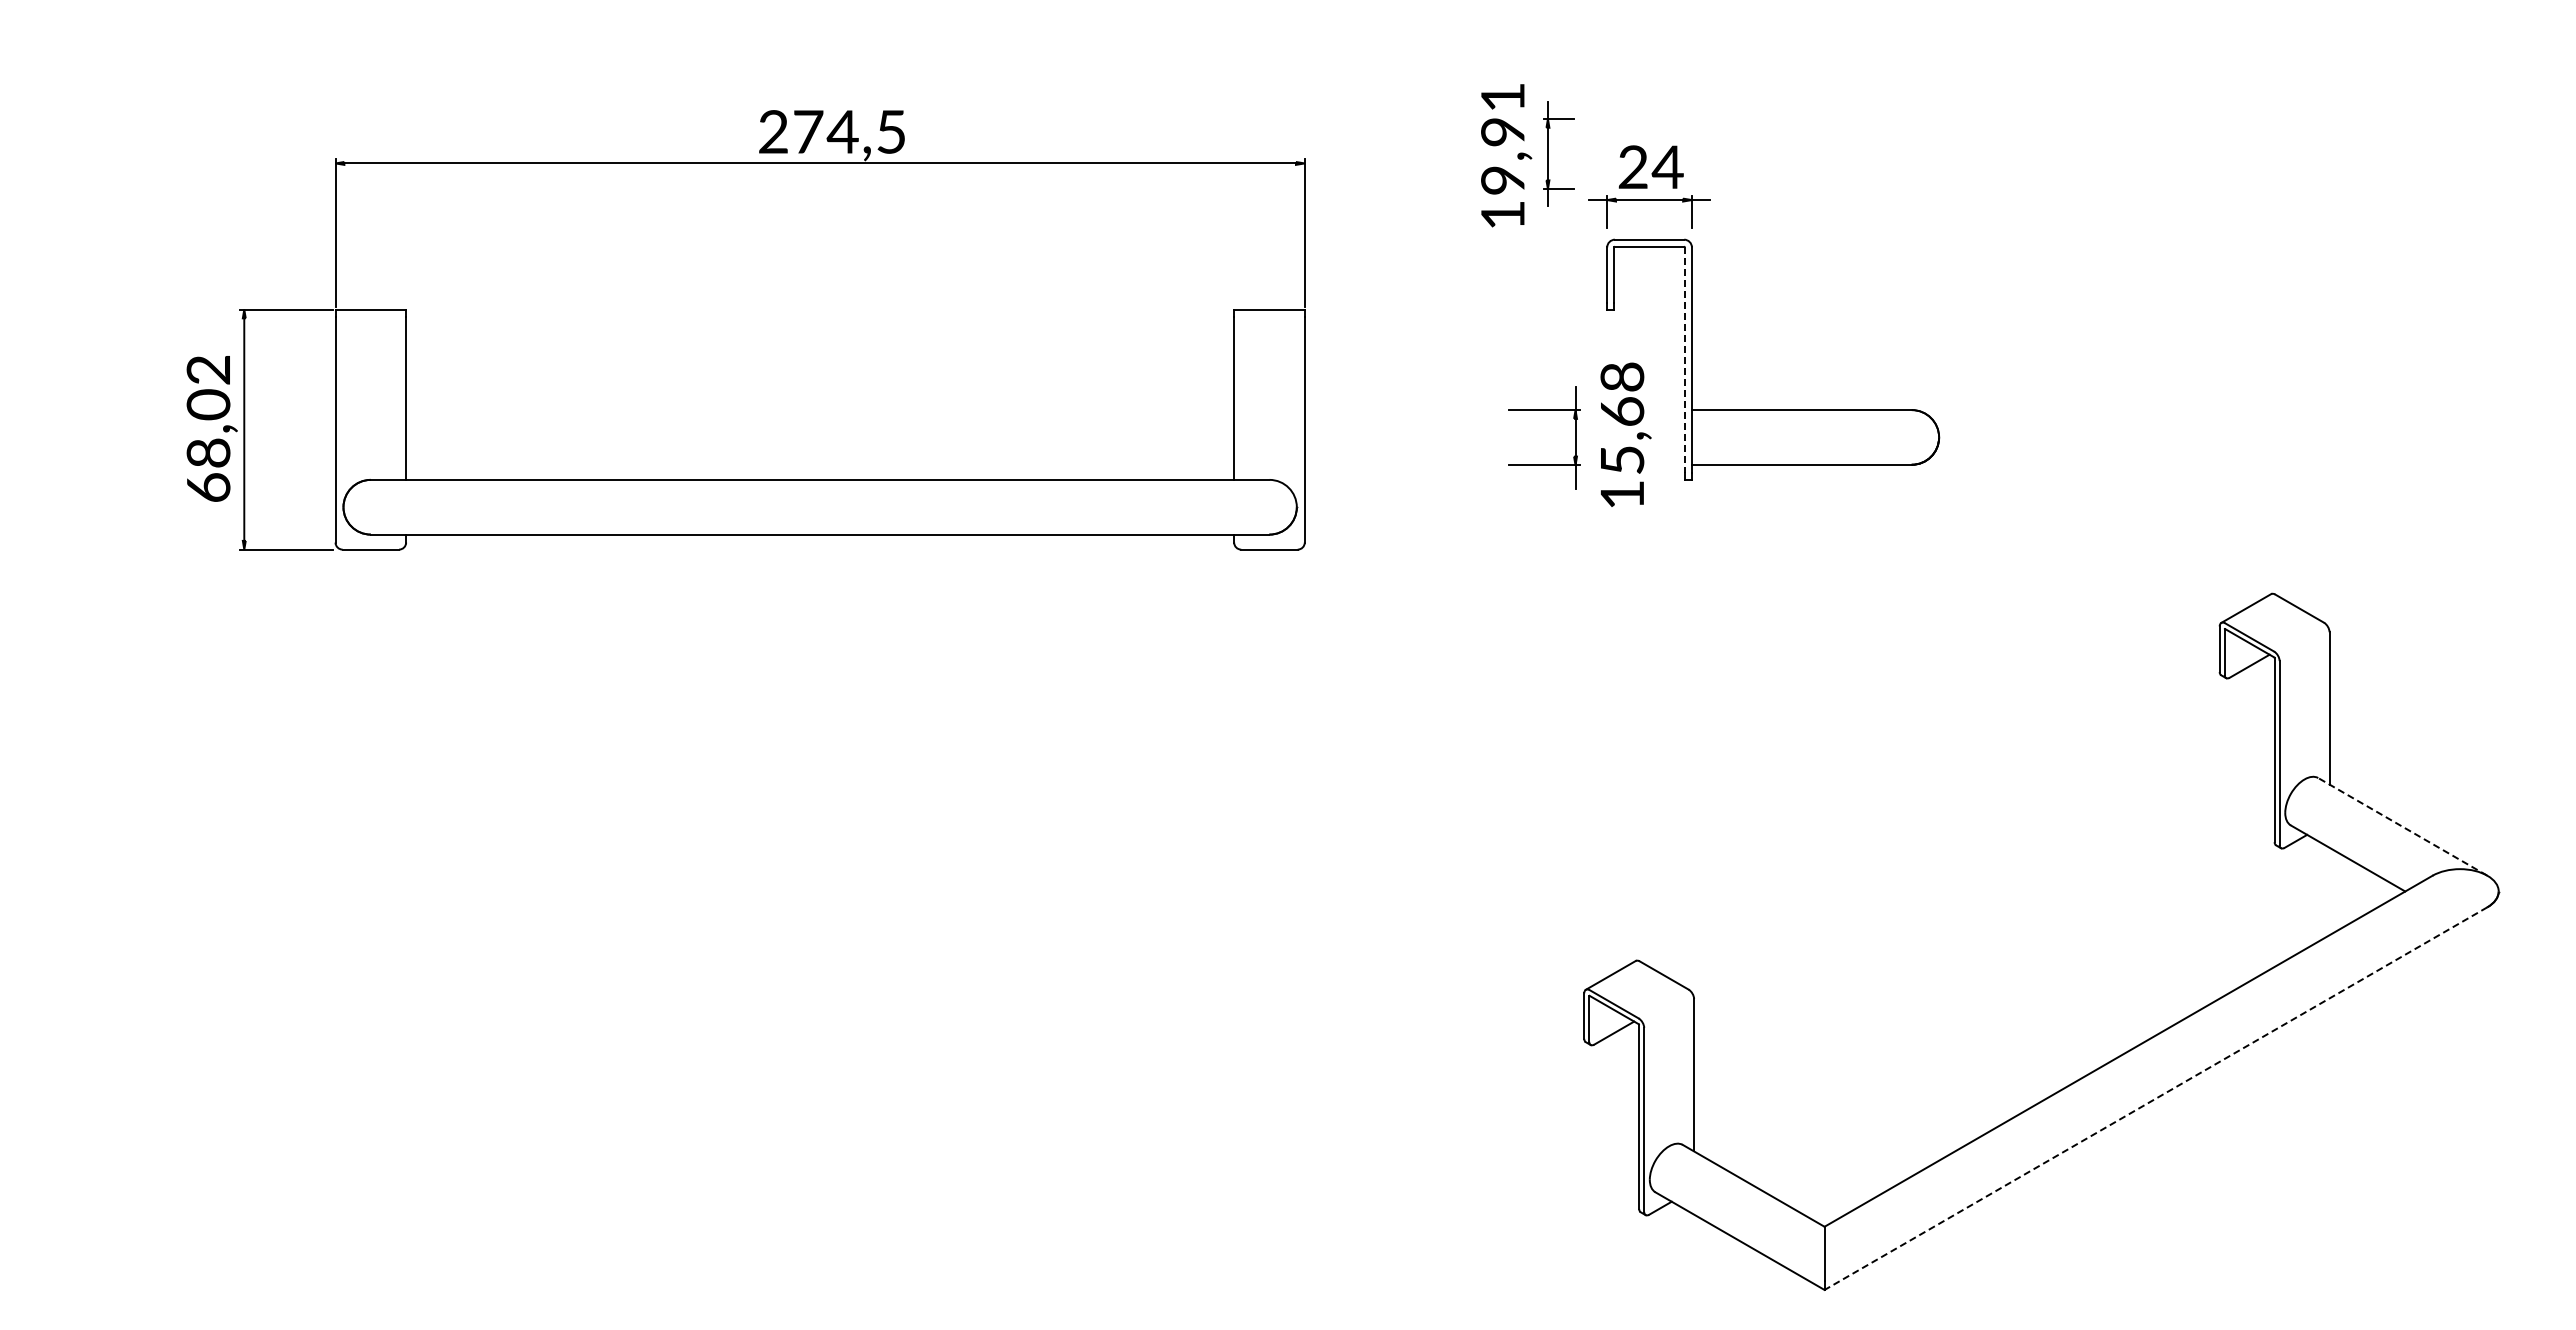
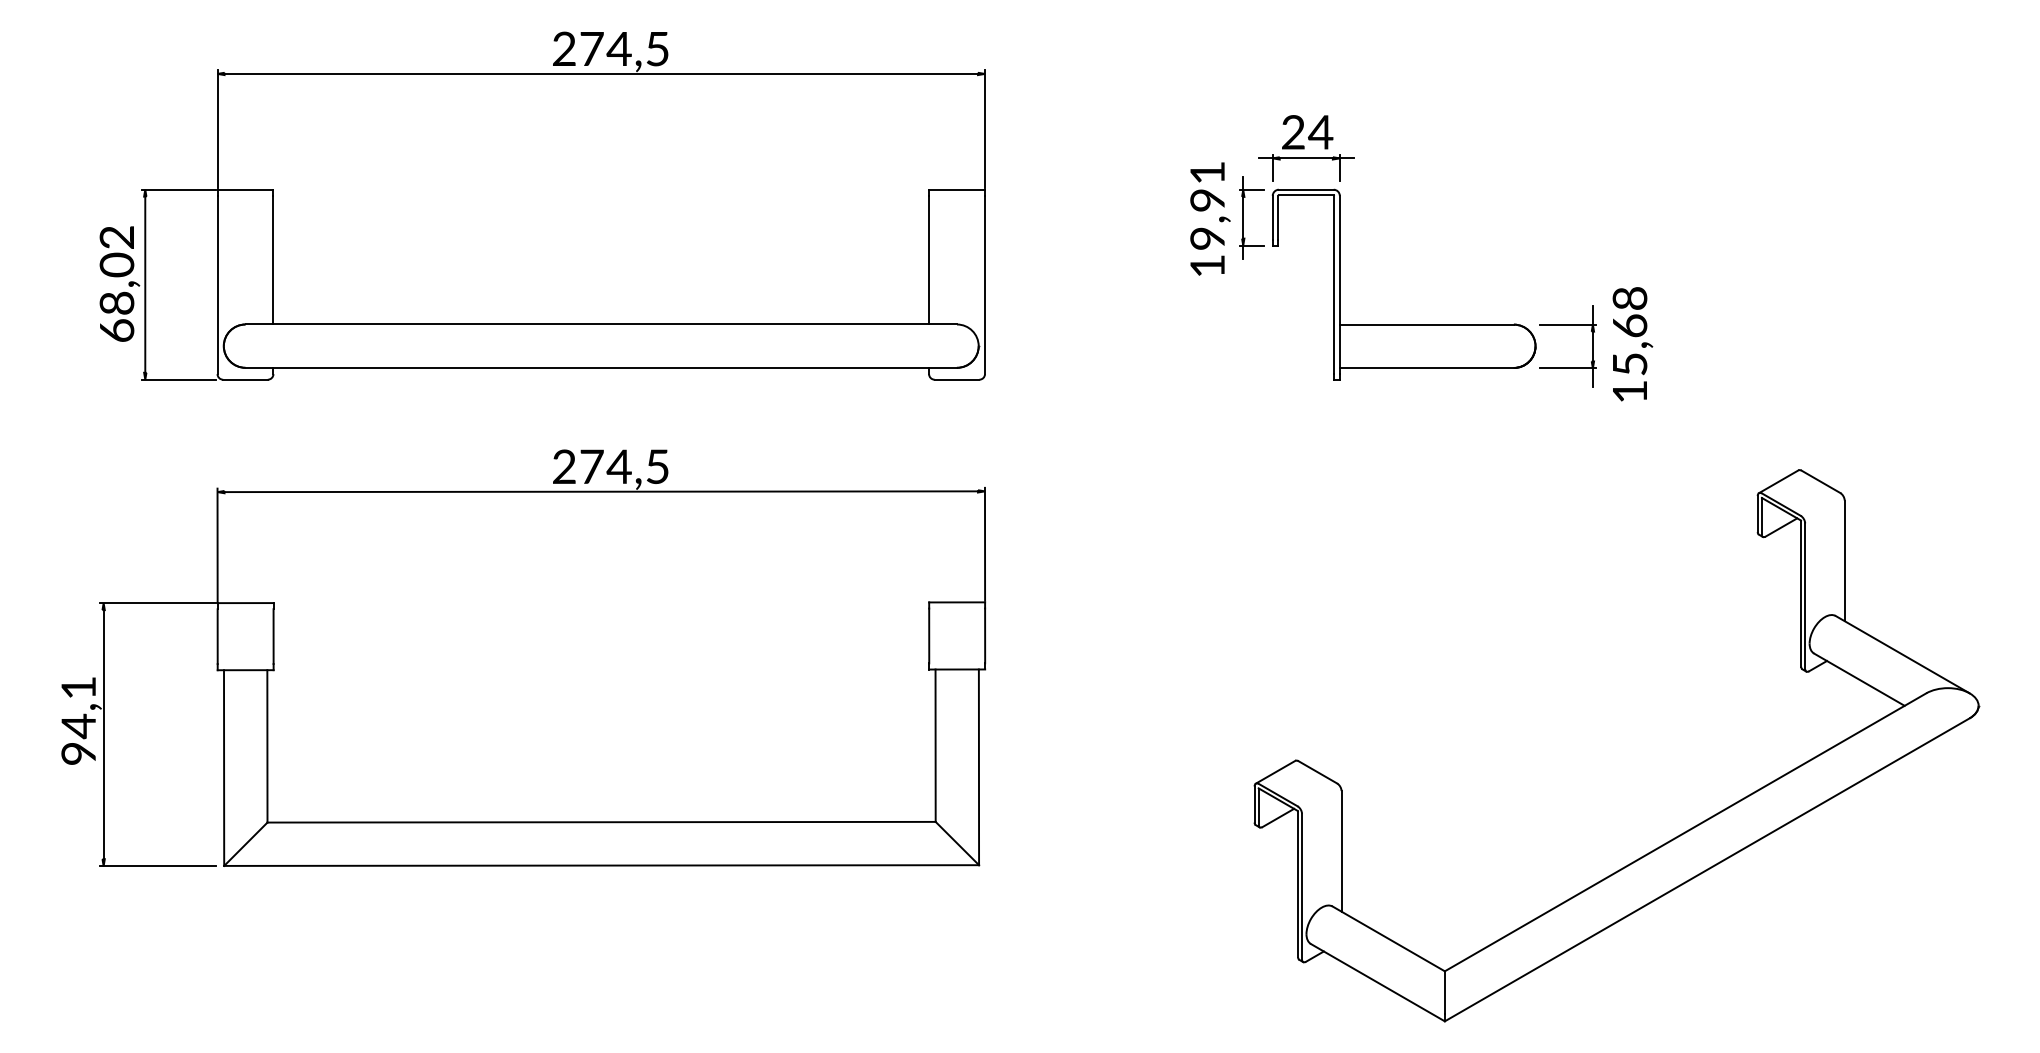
part: (1527, 155) -> (1227, 218), moved
line: (1684, 360) -> (1333, 285), dashed -> solid
part: (1579, 434) -> (1596, 343), moved
part: (745, 479) -> (542, 324), moved
line: (2402, 826) -> (1902, 654), dashed -> solid
part: (660, 830) -> (523, 657), added
line: (2155, 1098) -> (1706, 869), dashed -> solid

